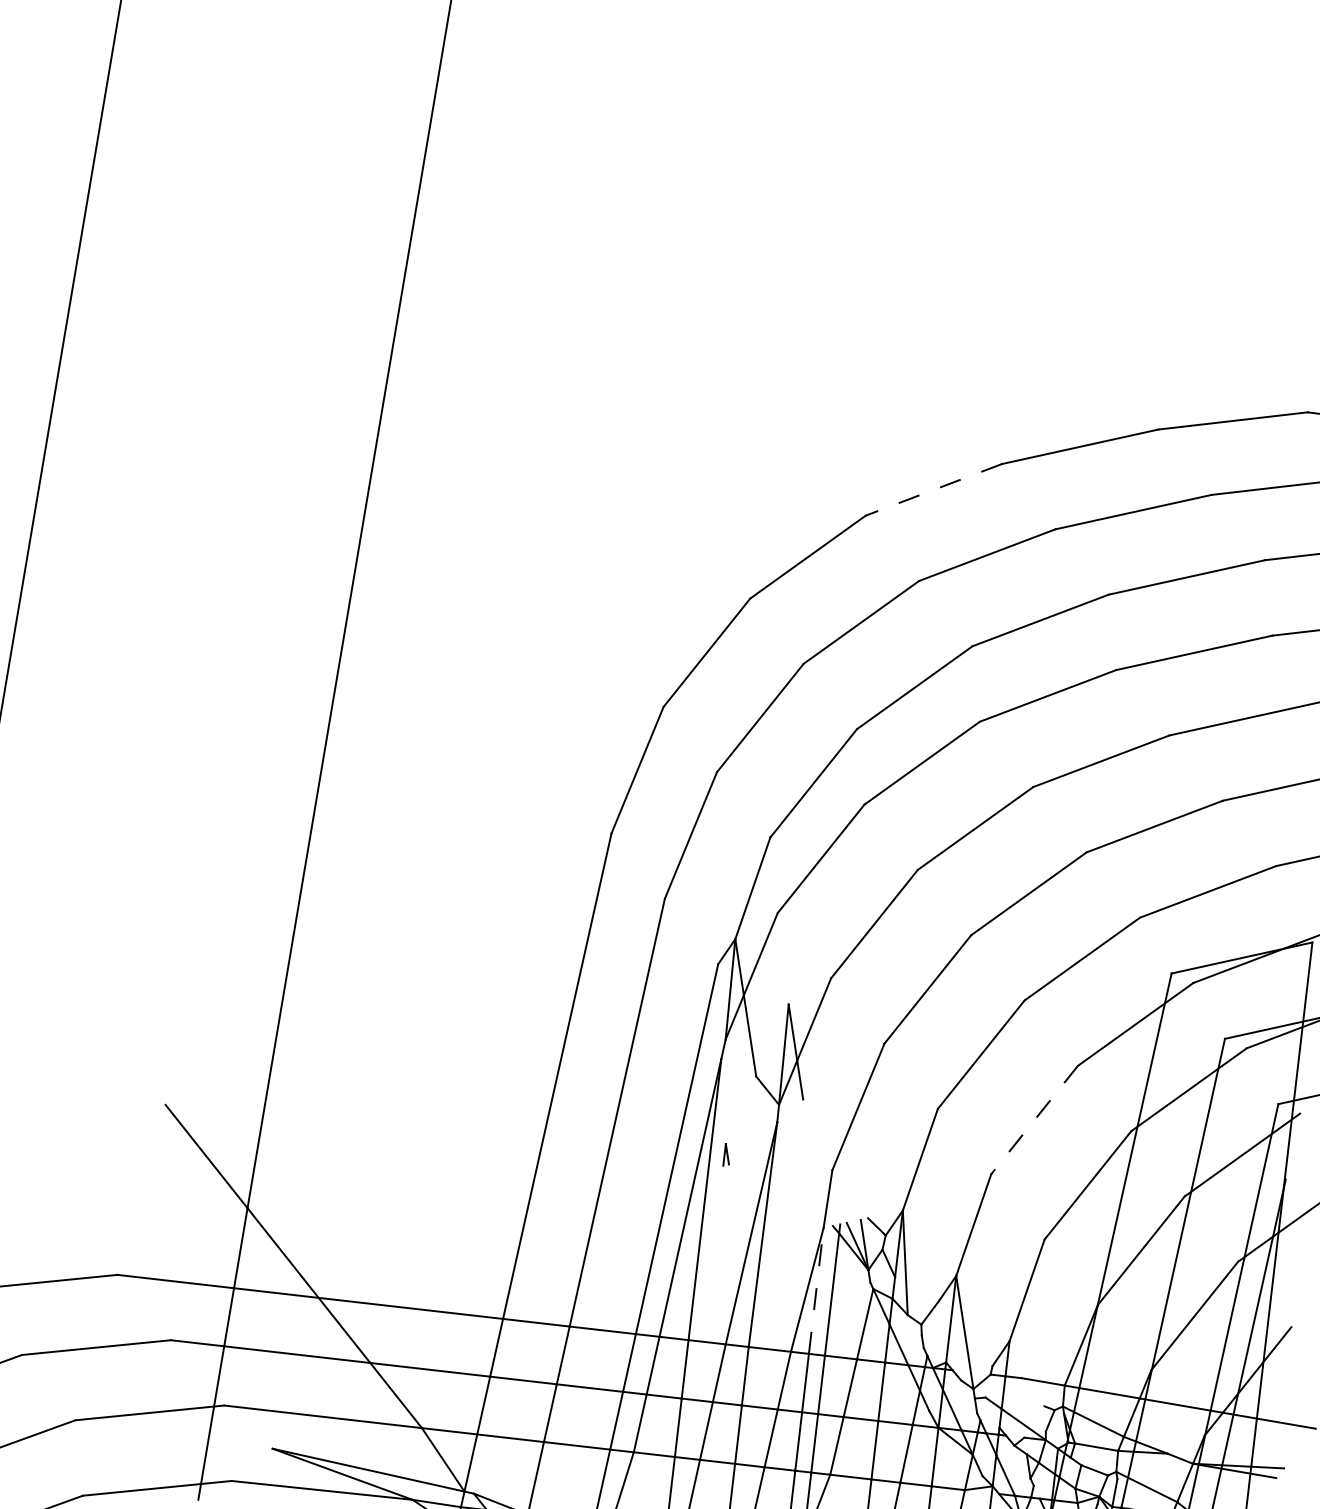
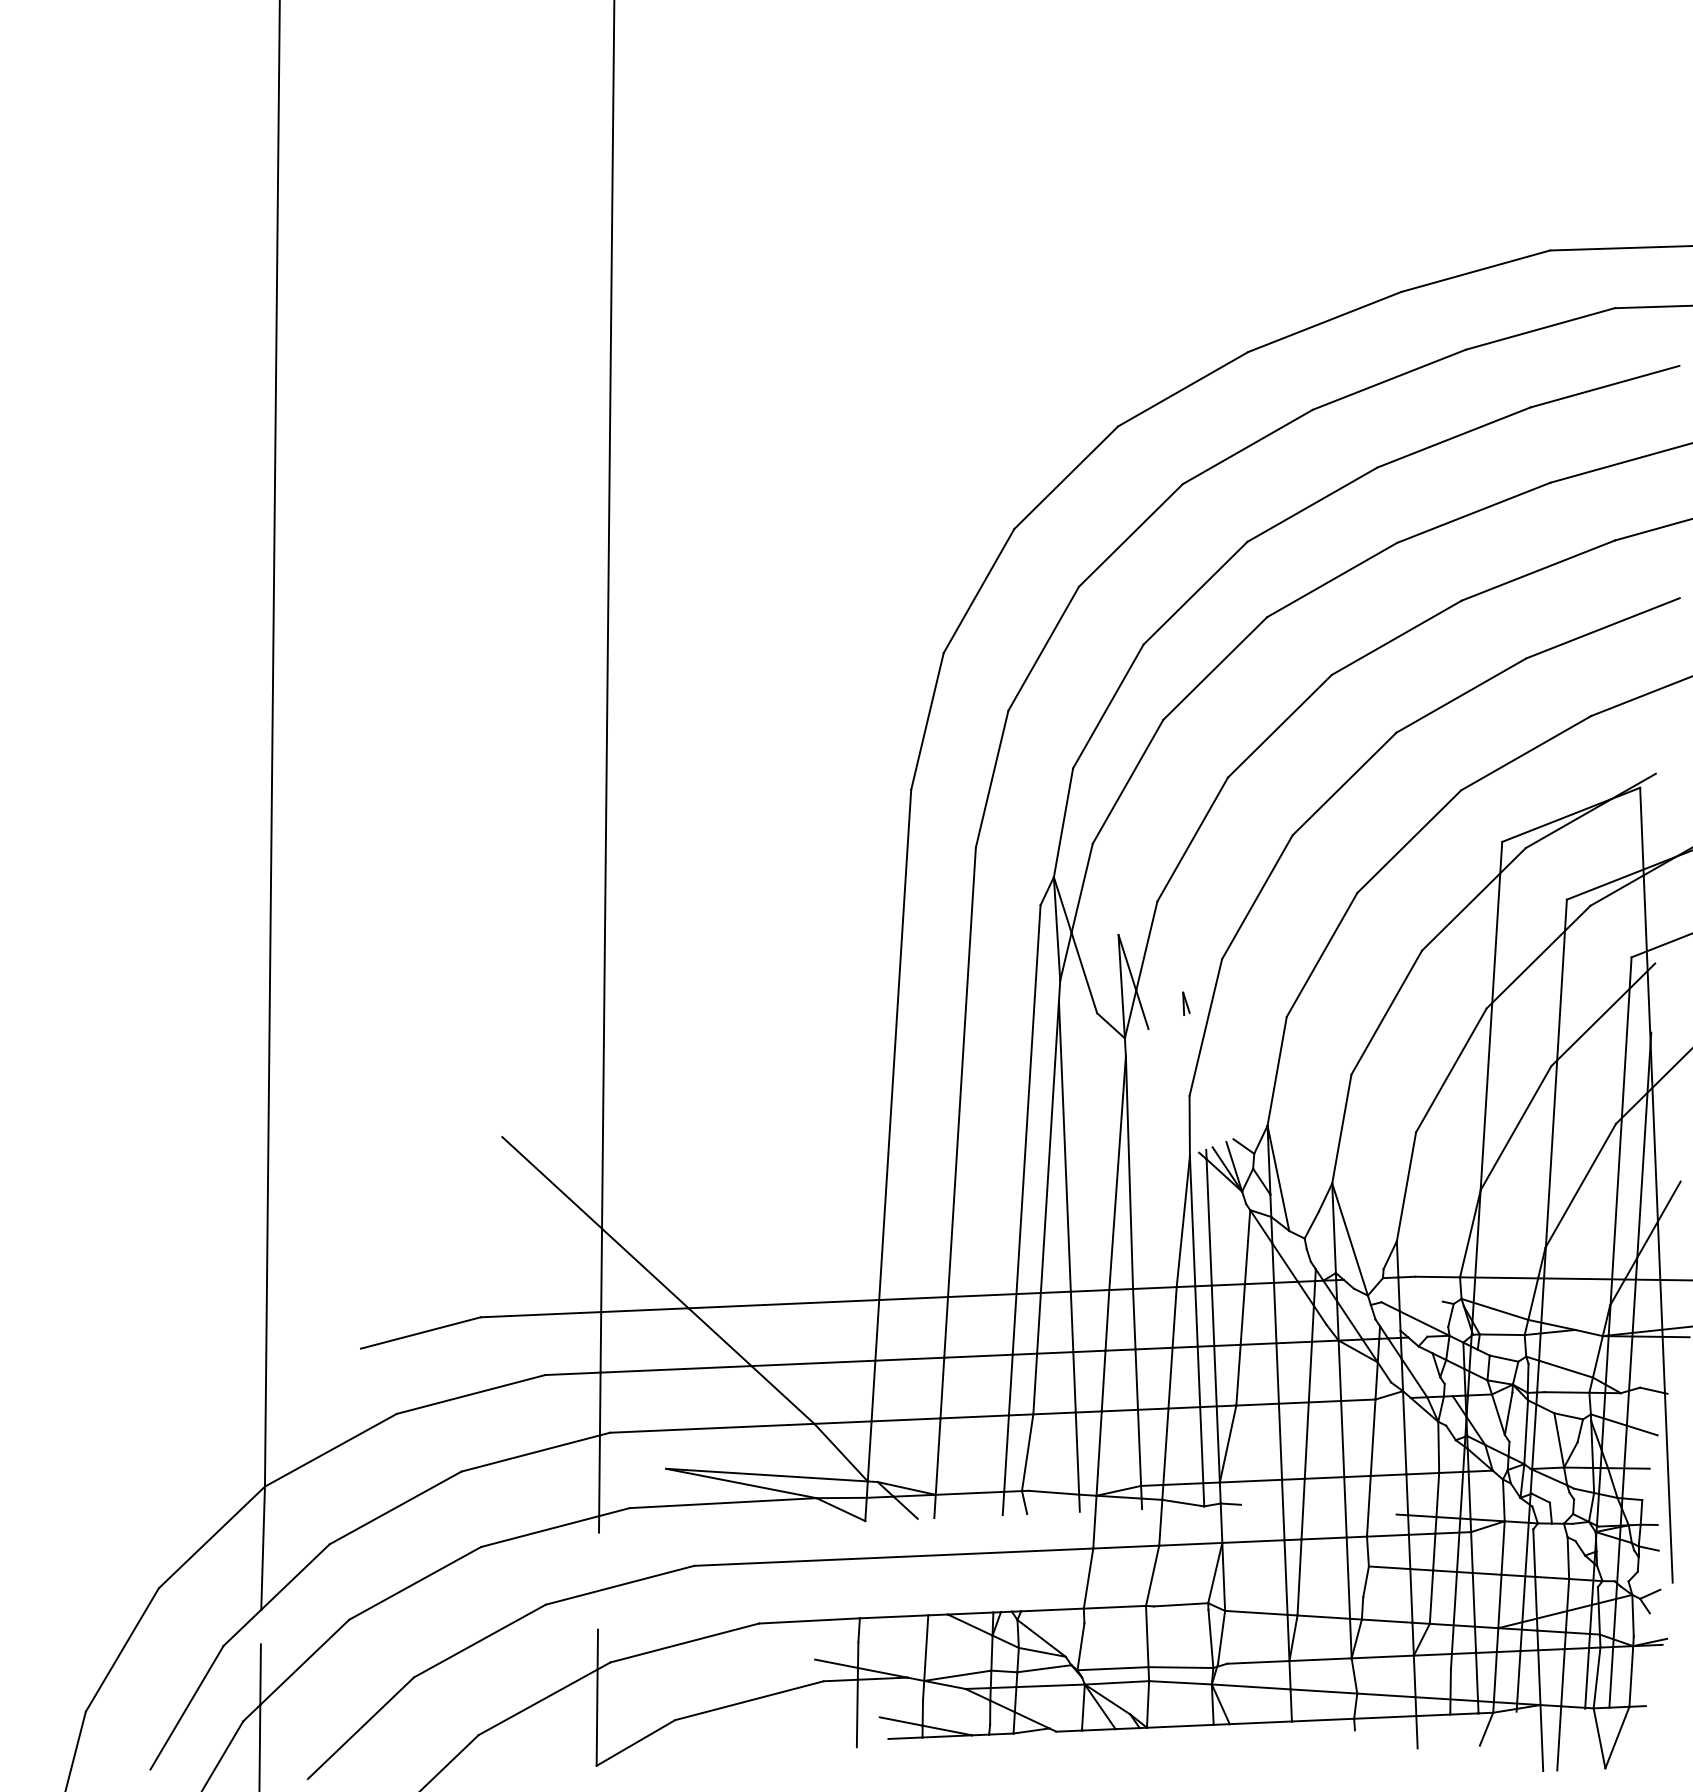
line: (934, 490) -> (1183, 389), dashed -> solid
line: (1034, 1120) -> (1386, 1013), dashed -> solid
part: (727, 1154) -> (1186, 1003), moved
line: (816, 1290) -> (1192, 1220), dashed -> solid

